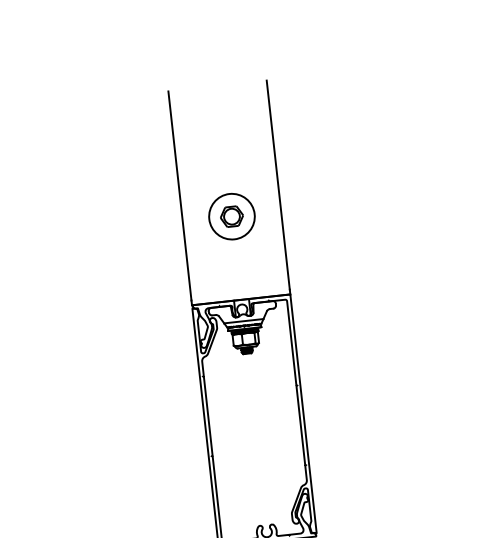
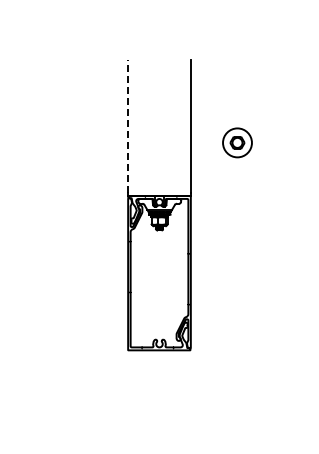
line: (180, 196) -> (128, 126), solid -> dashed
part: (231, 216) -> (237, 142), moved

